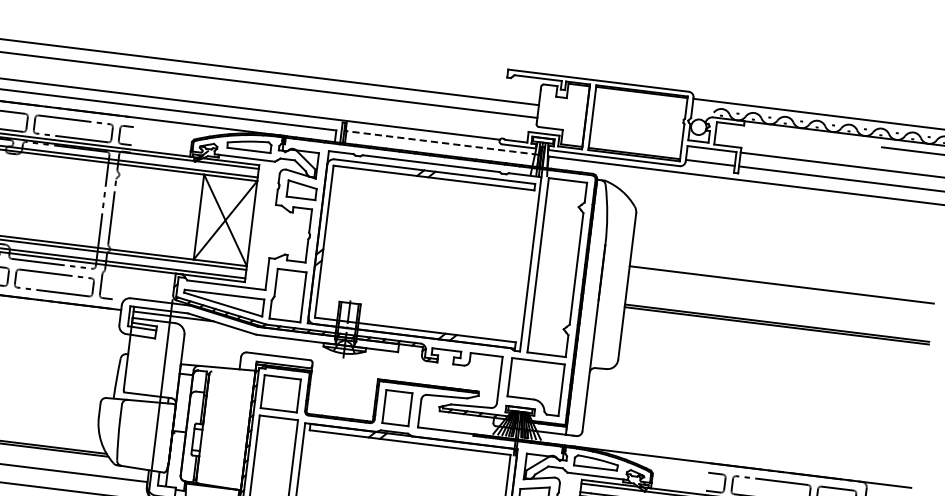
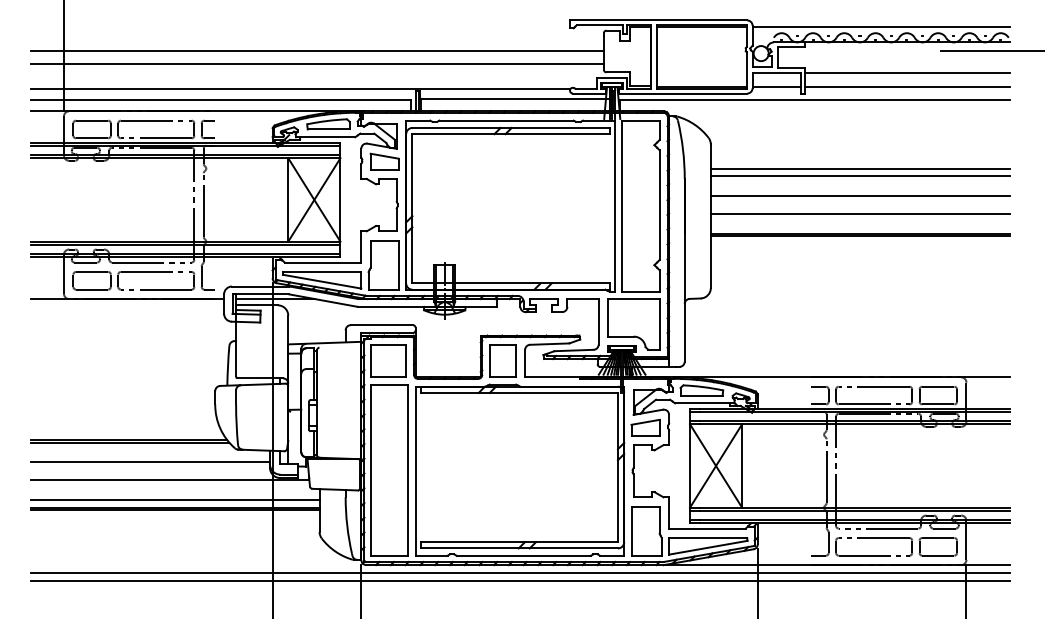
line: (441, 143) -> (514, 99), dashed -> solid
line: (784, 256) -> (859, 168), added
line: (783, 264) -> (859, 176), added
line: (778, 303) -> (859, 214), added

